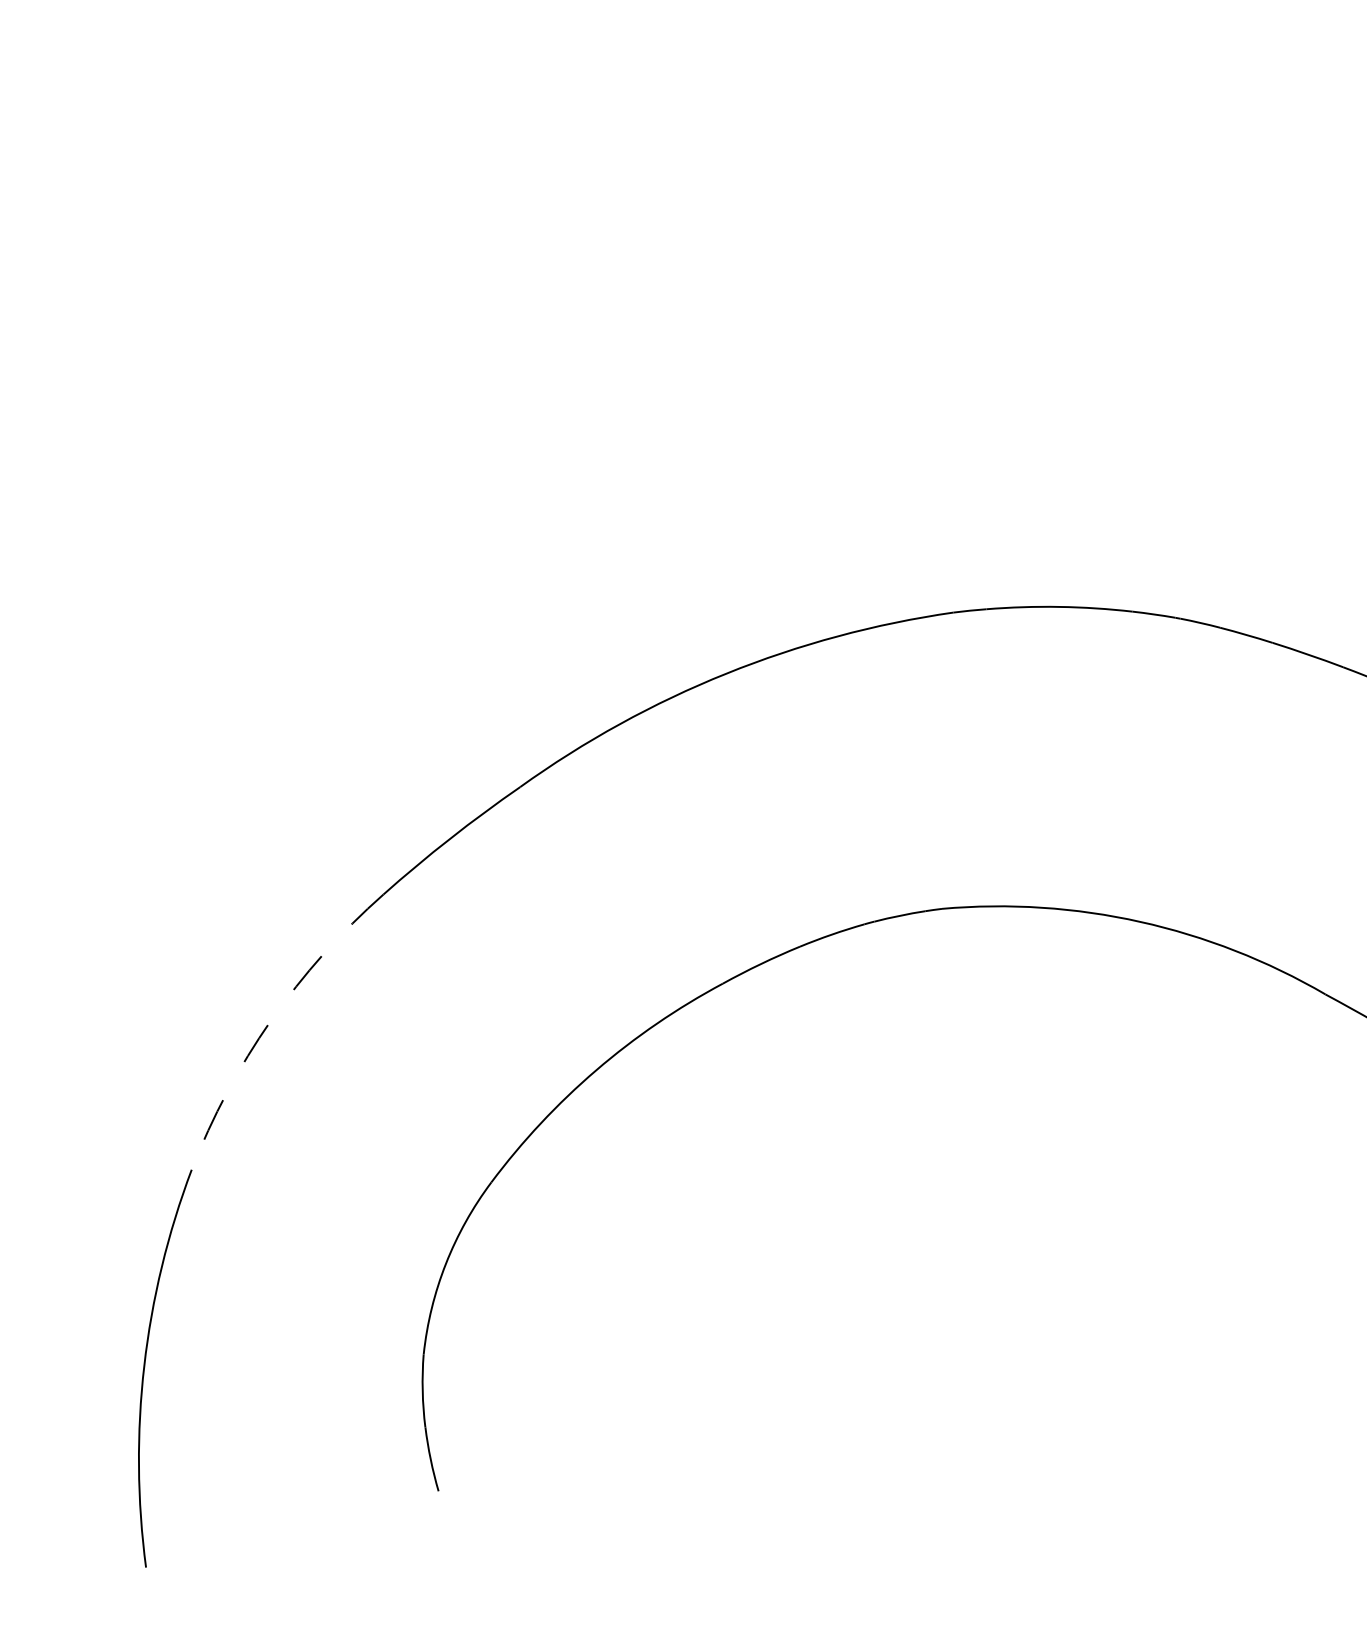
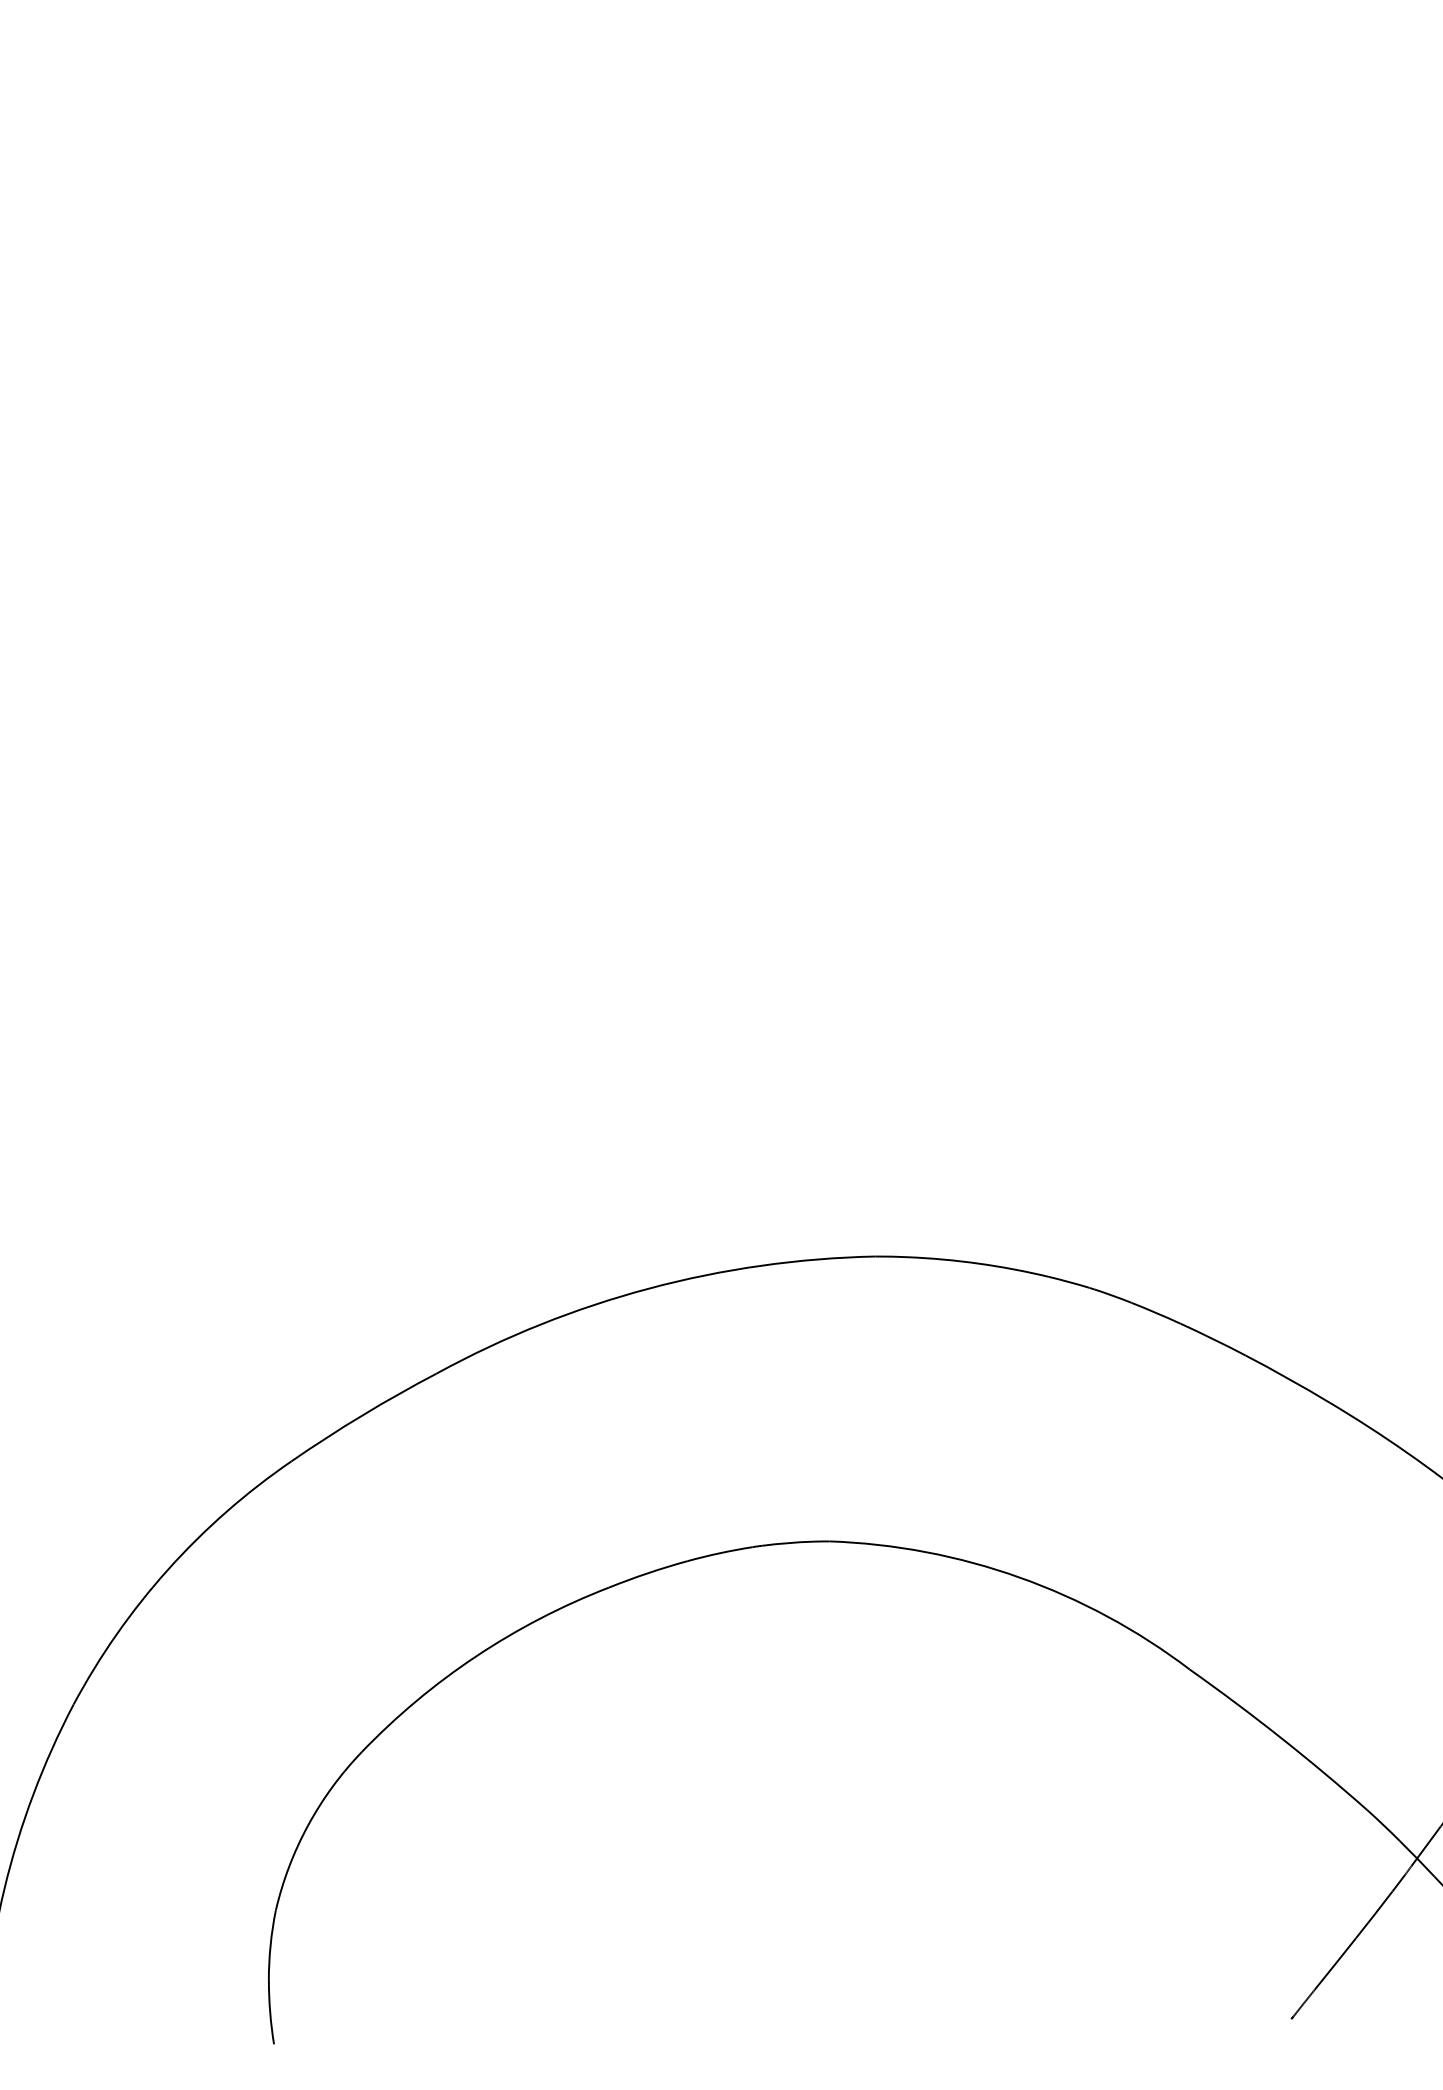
arc: (271, 1020) -> (168, 1569), dashed -> solid

